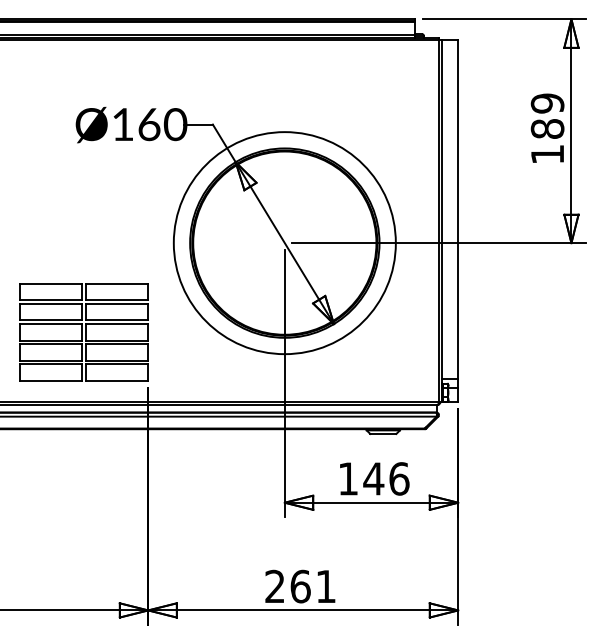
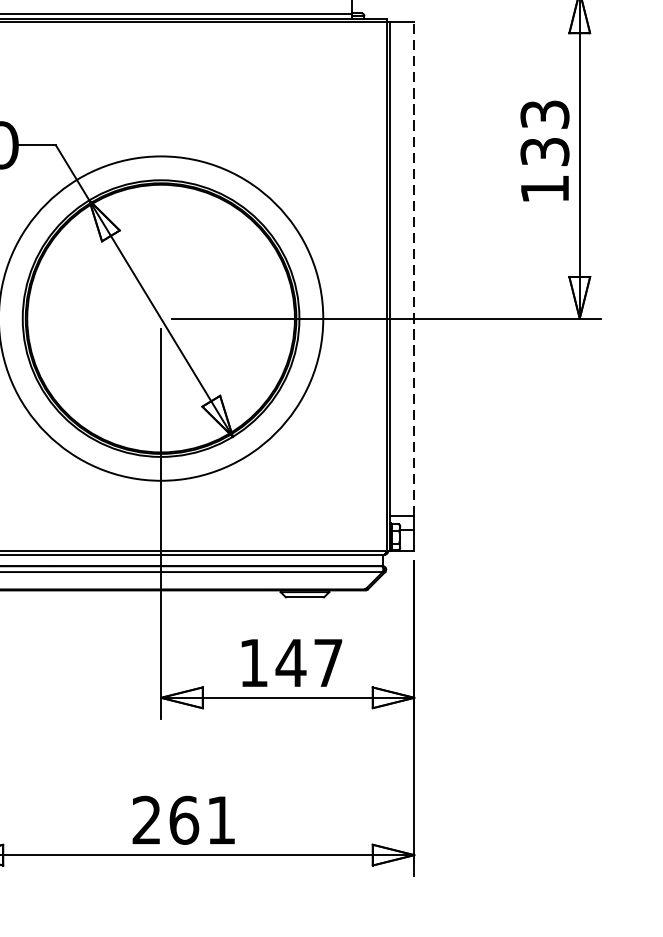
text: (547, 115) -> (544, 132), 189 -> 133
line: (458, 208) -> (414, 268), solid -> dashed
text: (399, 478) -> (328, 662), 146 -> 147

